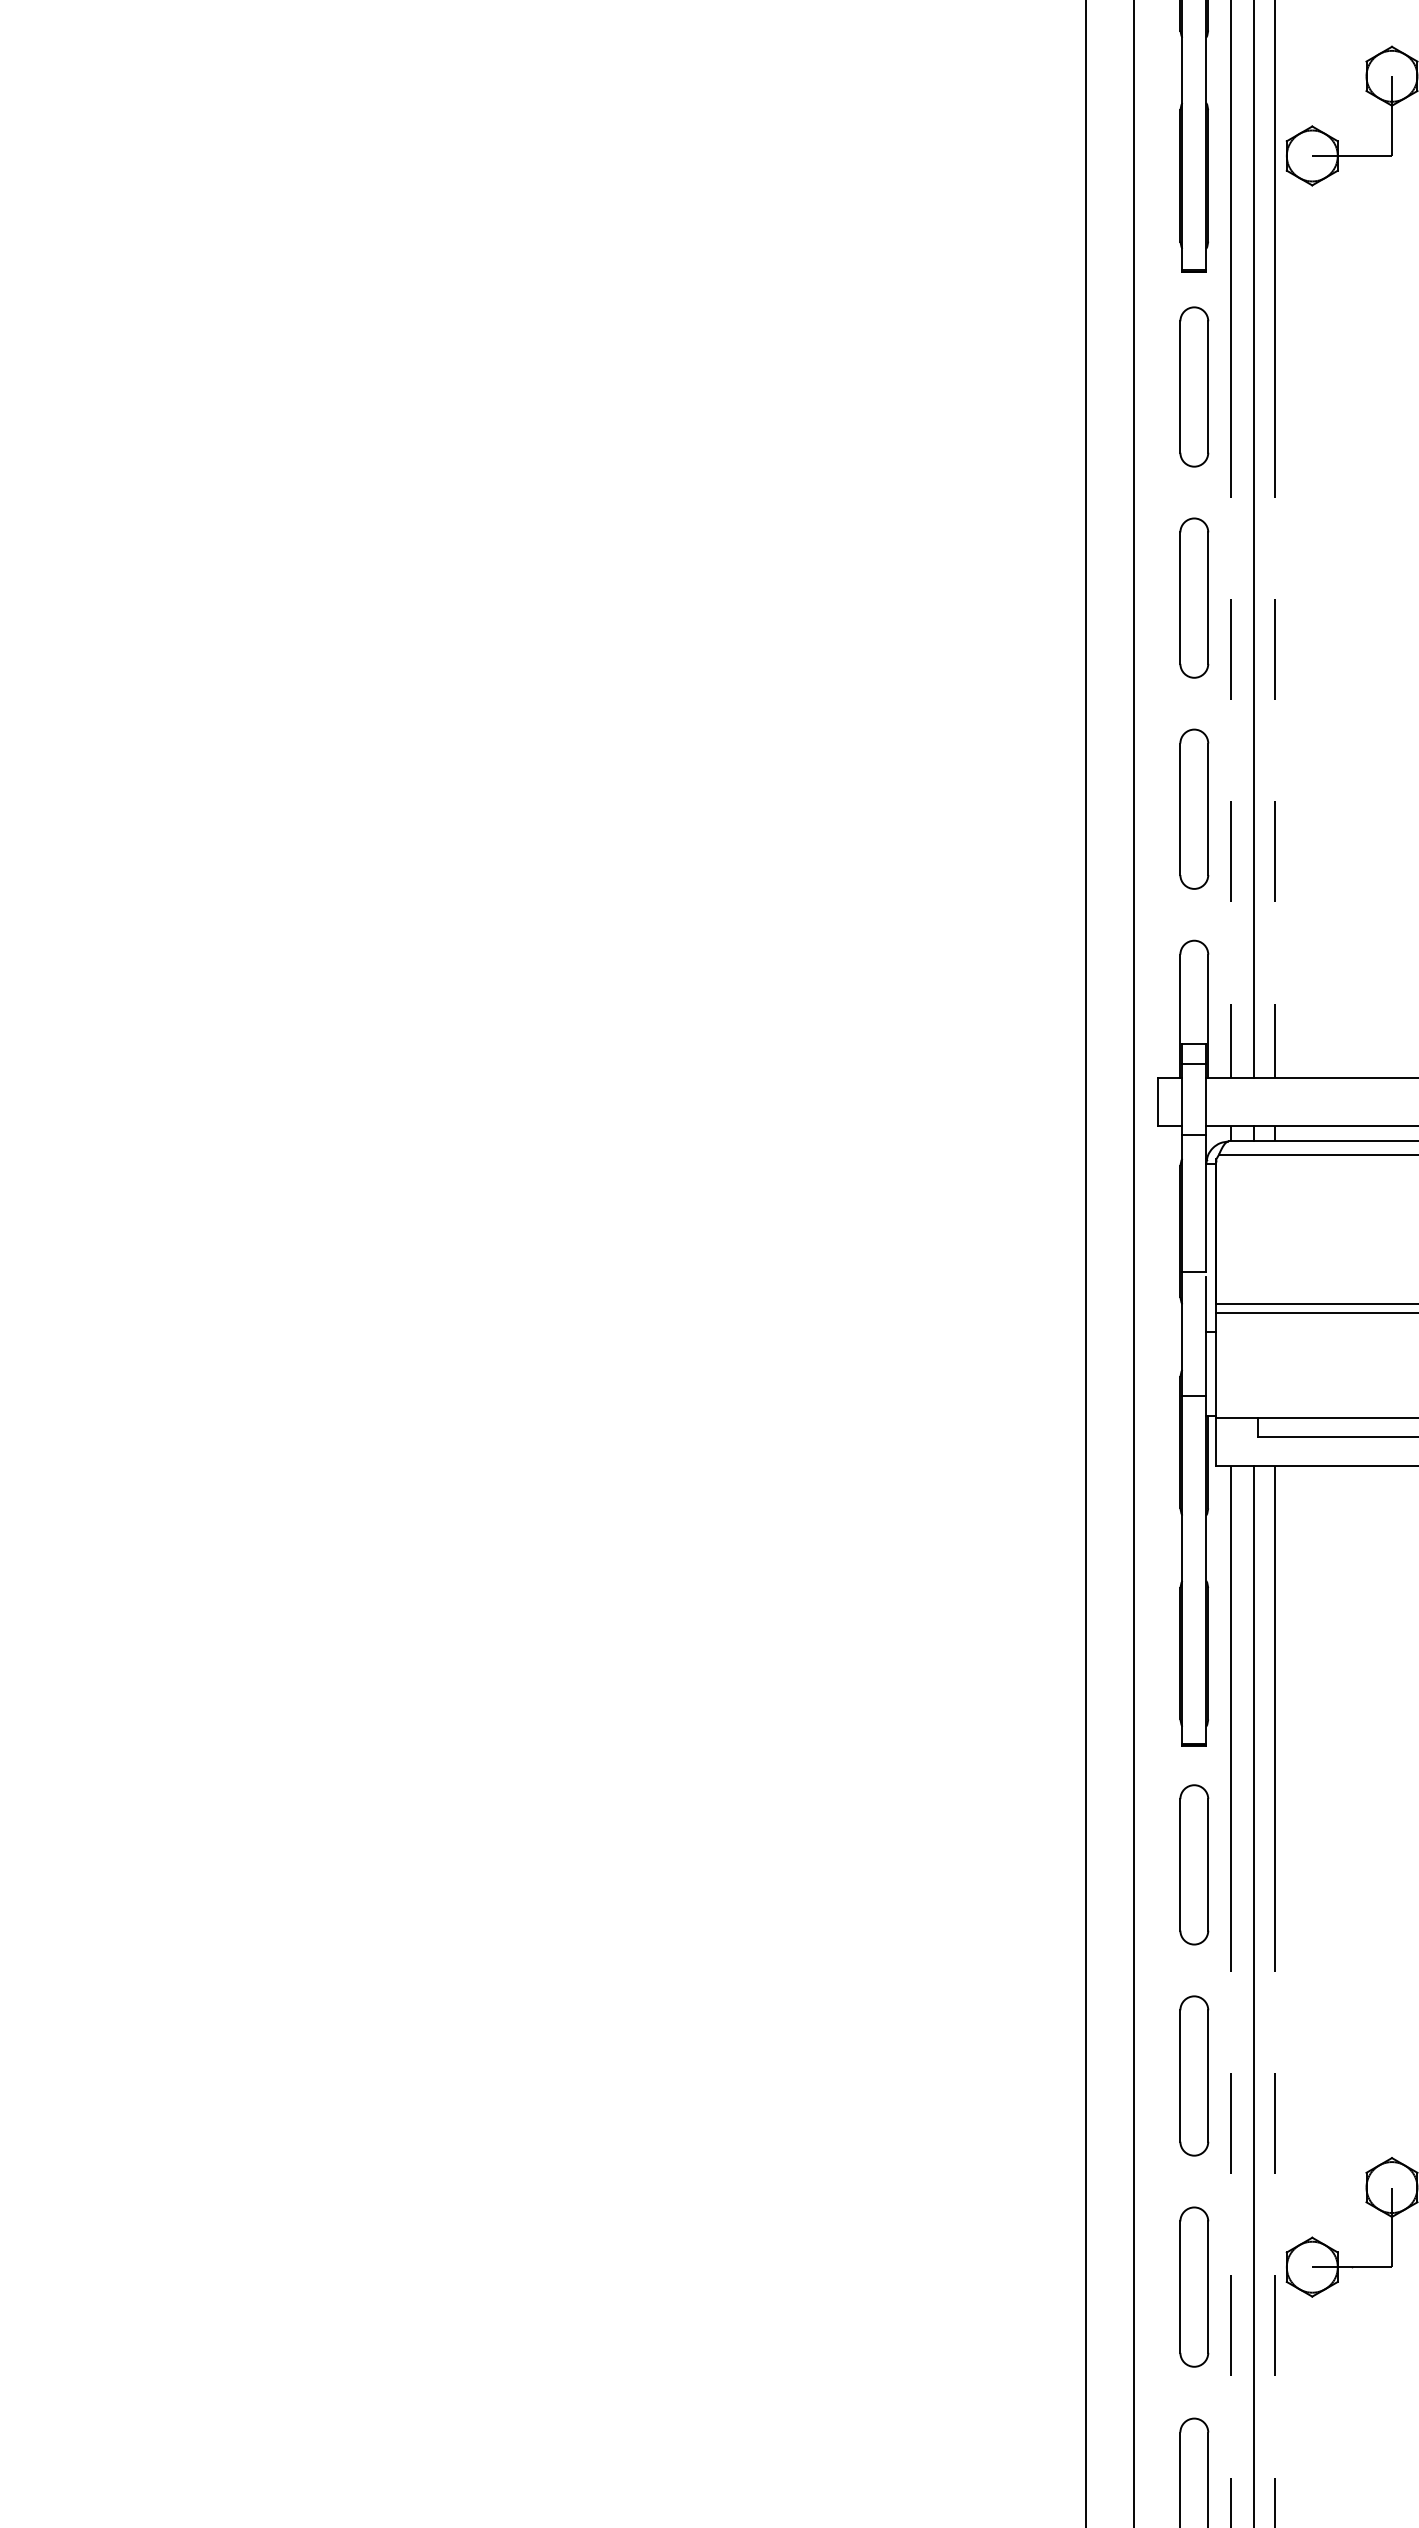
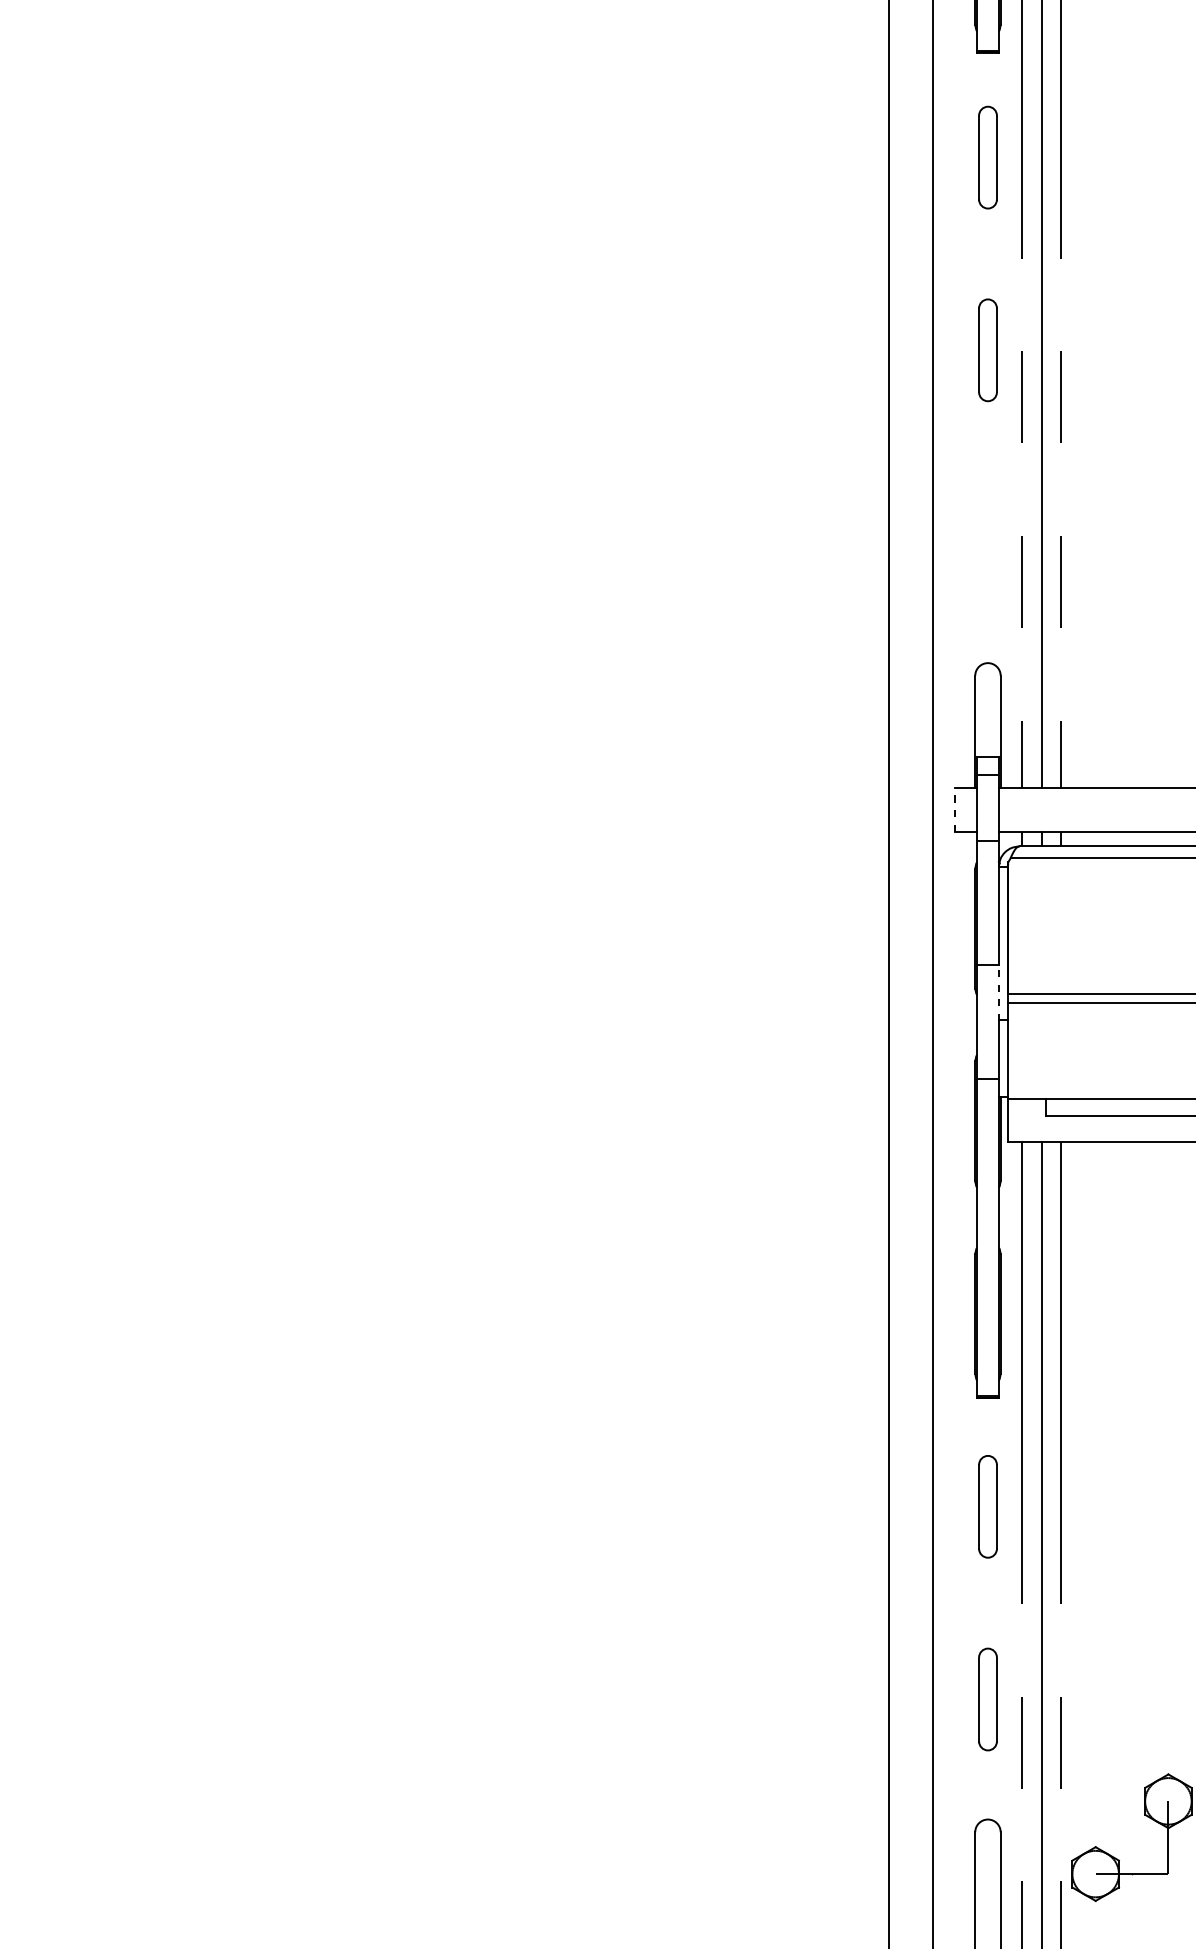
part: (1194, 386) -> (988, 157), size x0.7
part: (1194, 597) -> (988, 349), size x0.7
part: (1194, 808) -> (988, 542), removed
line: (1158, 1101) -> (955, 809), solid -> dashed
line: (1206, 1304) -> (999, 995), solid -> dashed
part: (1194, 1864) -> (988, 1506), size x0.7
part: (1194, 2075) -> (988, 1699), size x0.7

